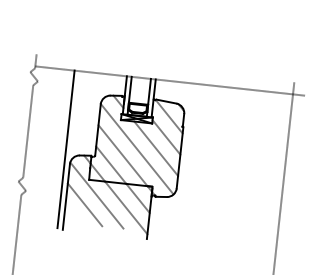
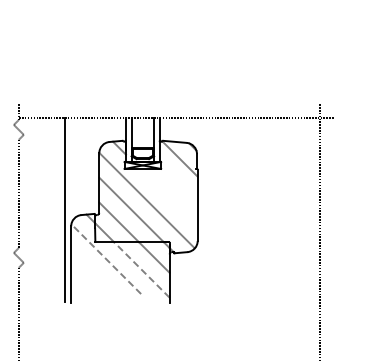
line: (166, 137) -> (179, 183), removed
line: (155, 148) -> (168, 197), removed
line: (96, 194) -> (105, 258), solid -> dashed
line: (84, 204) -> (93, 271), removed
line: (126, 207) -> (141, 269), solid -> dashed

